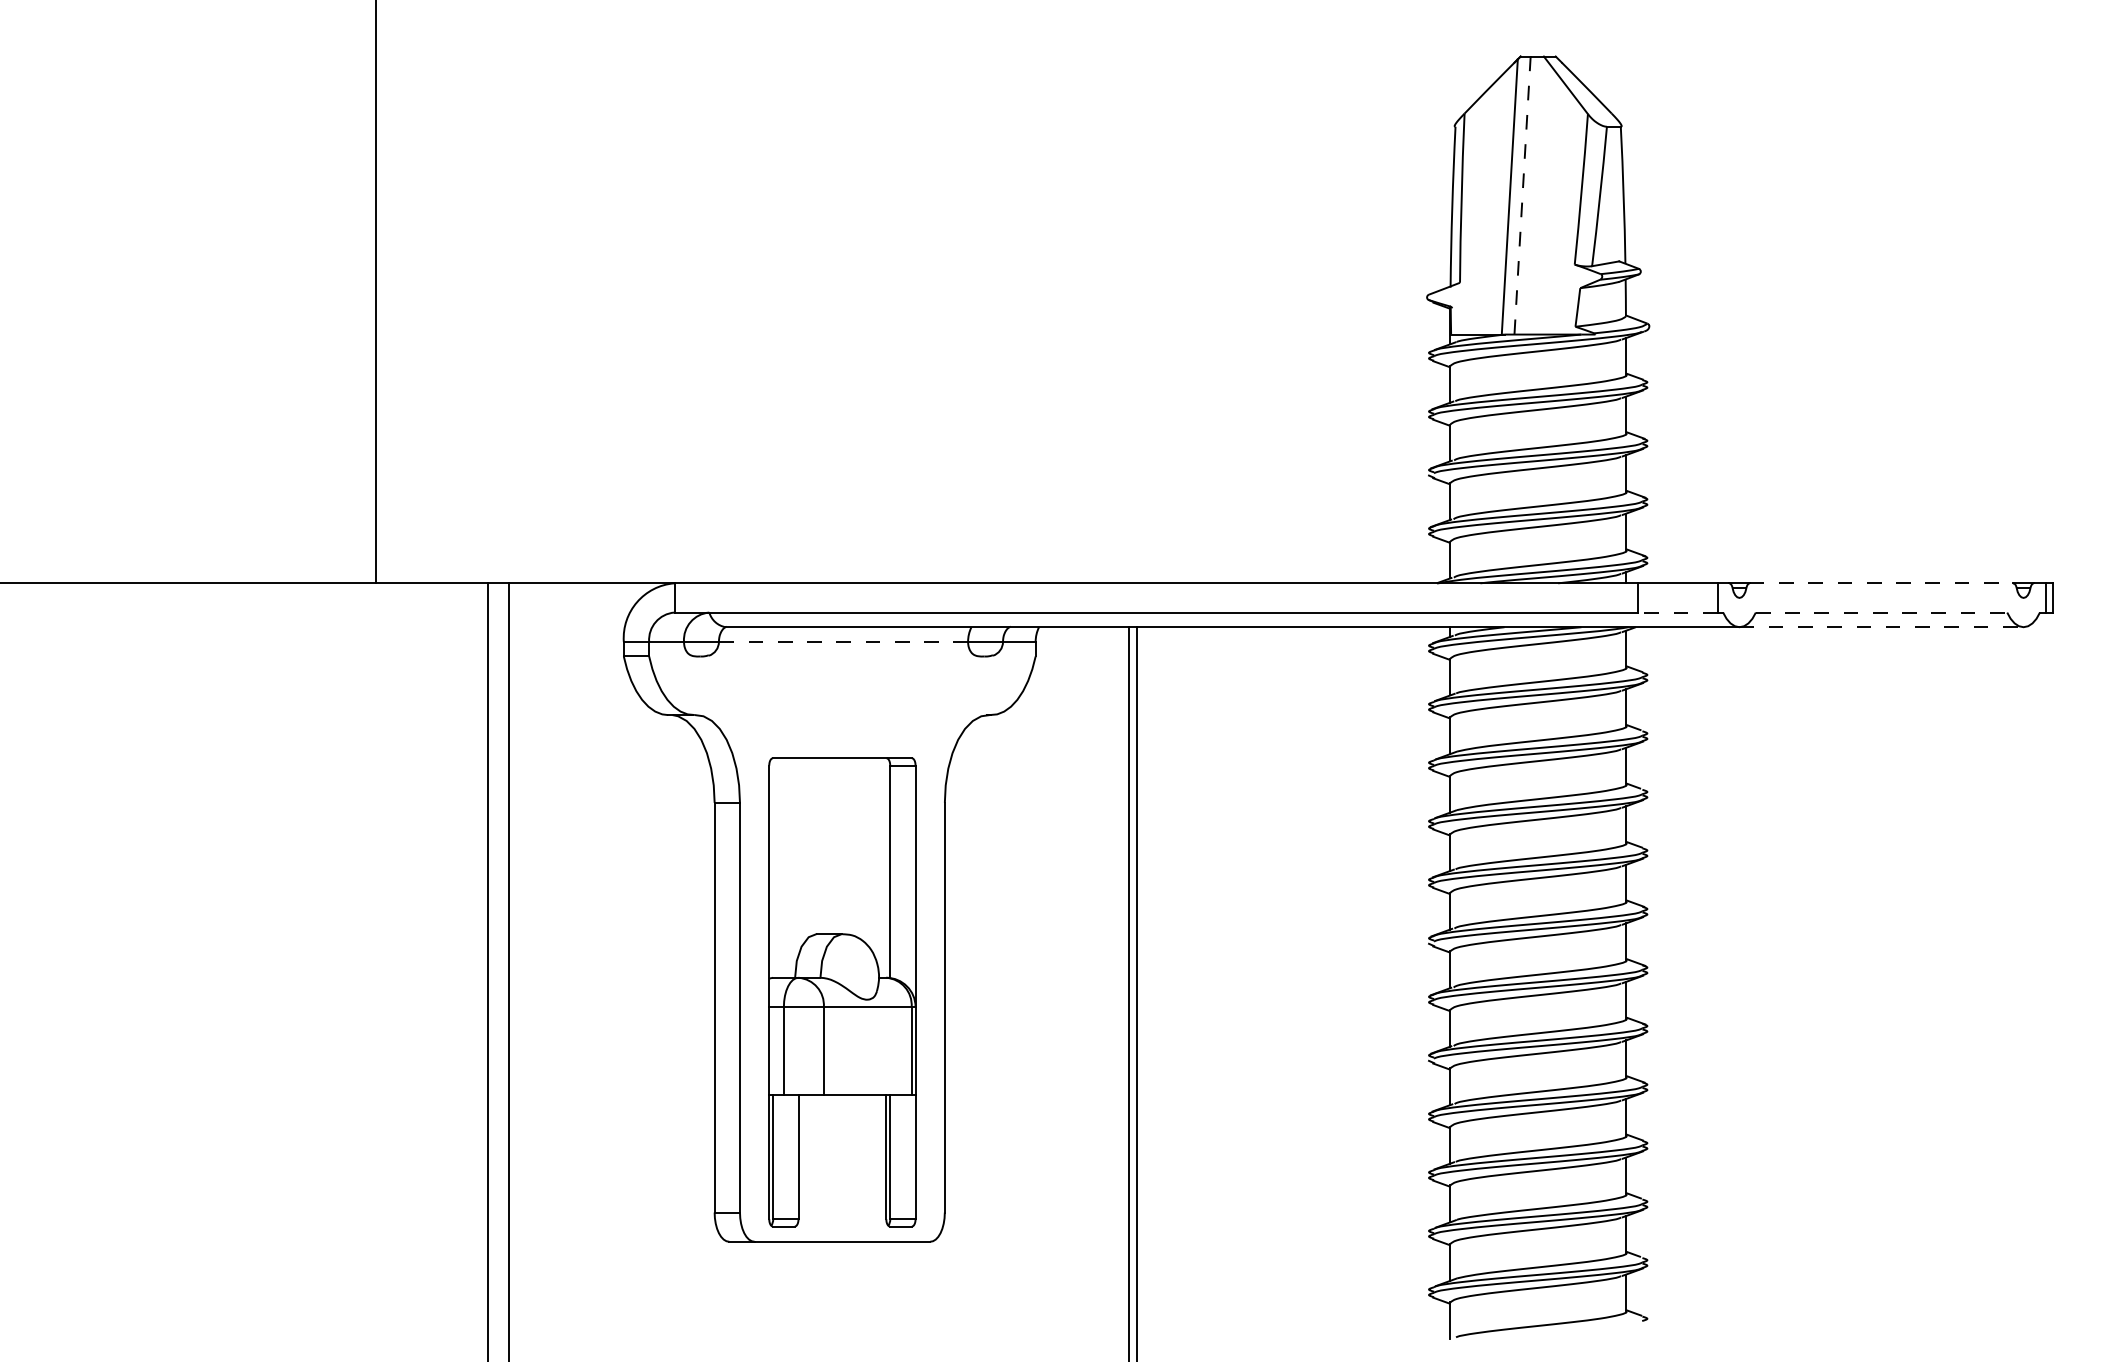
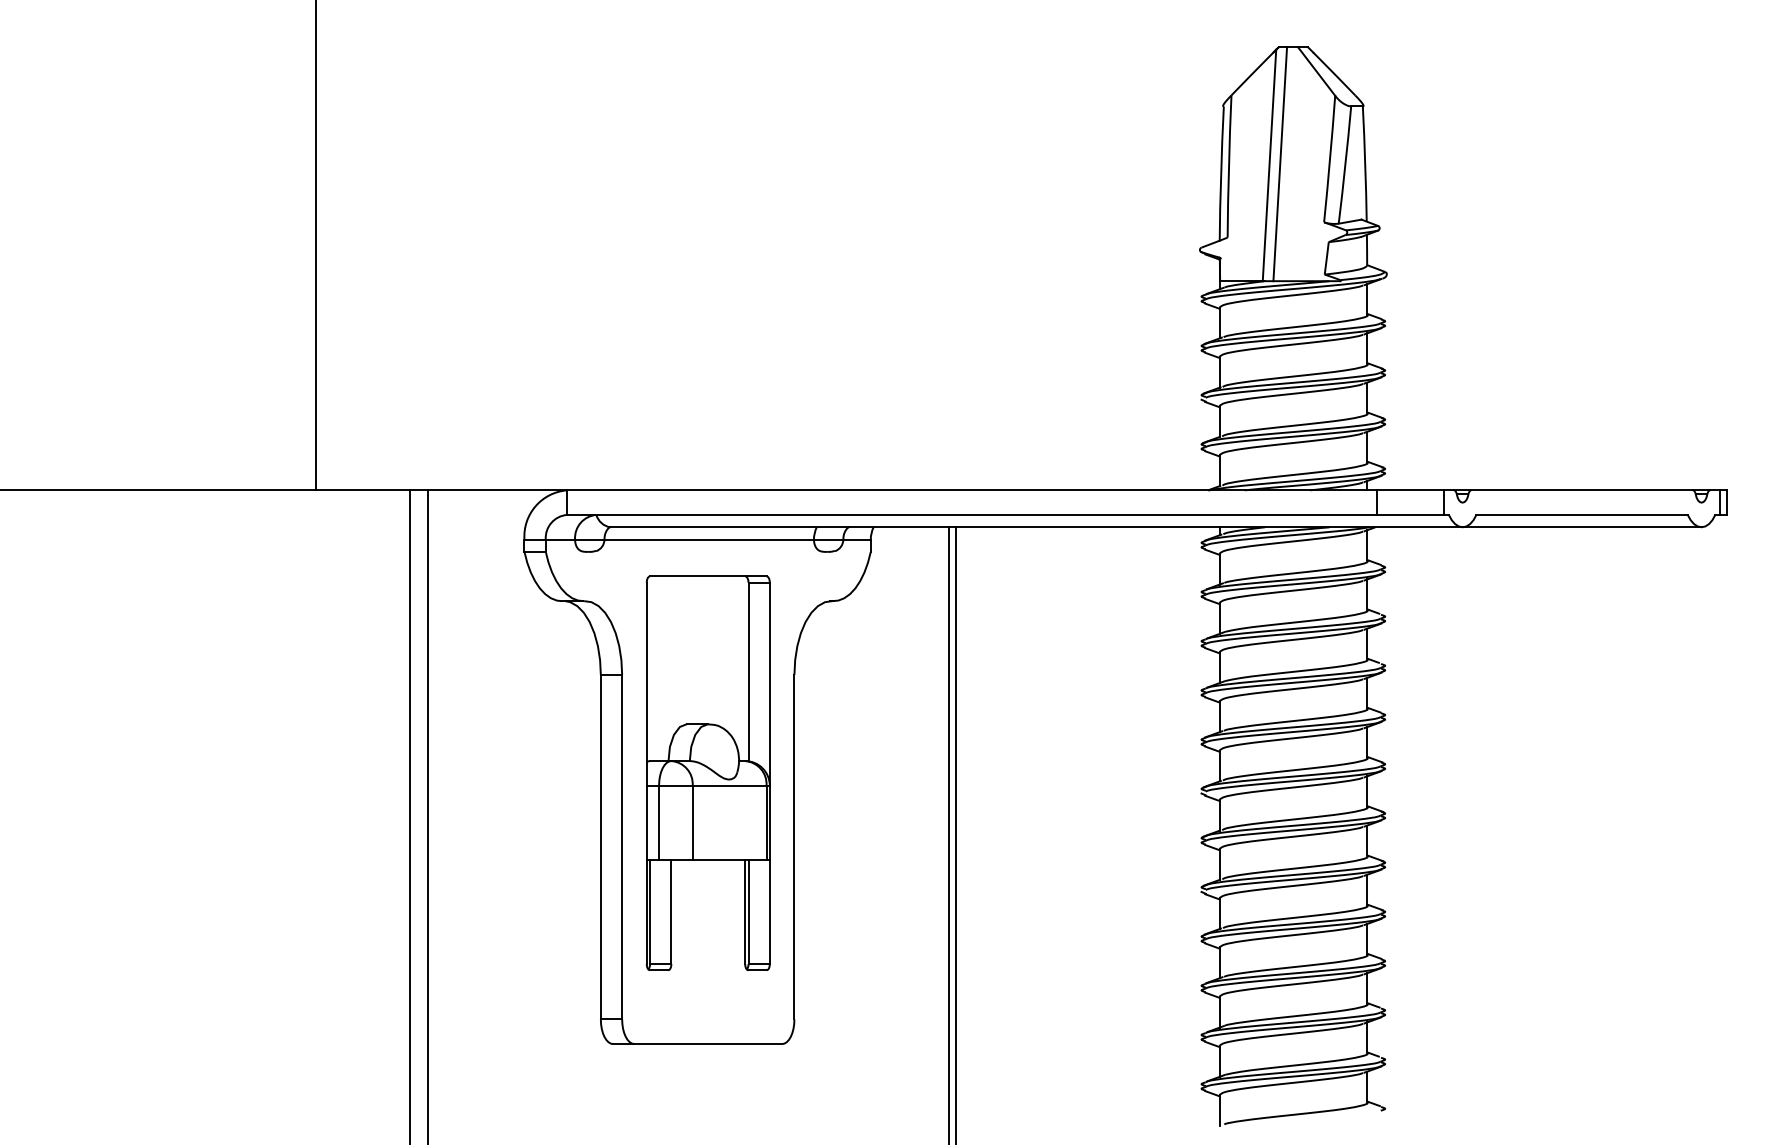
line: (1522, 195) -> (1280, 164), dashed -> solid
line: (1882, 583) -> (1582, 490), dashed -> solid
line: (1677, 612) -> (1410, 514), dashed -> solid
line: (1882, 612) -> (1582, 514), dashed -> solid
line: (1882, 627) -> (1582, 527), dashed -> solid
line: (843, 641) -> (709, 539), dashed -> solid
part: (841, 991) -> (707, 772), moved

